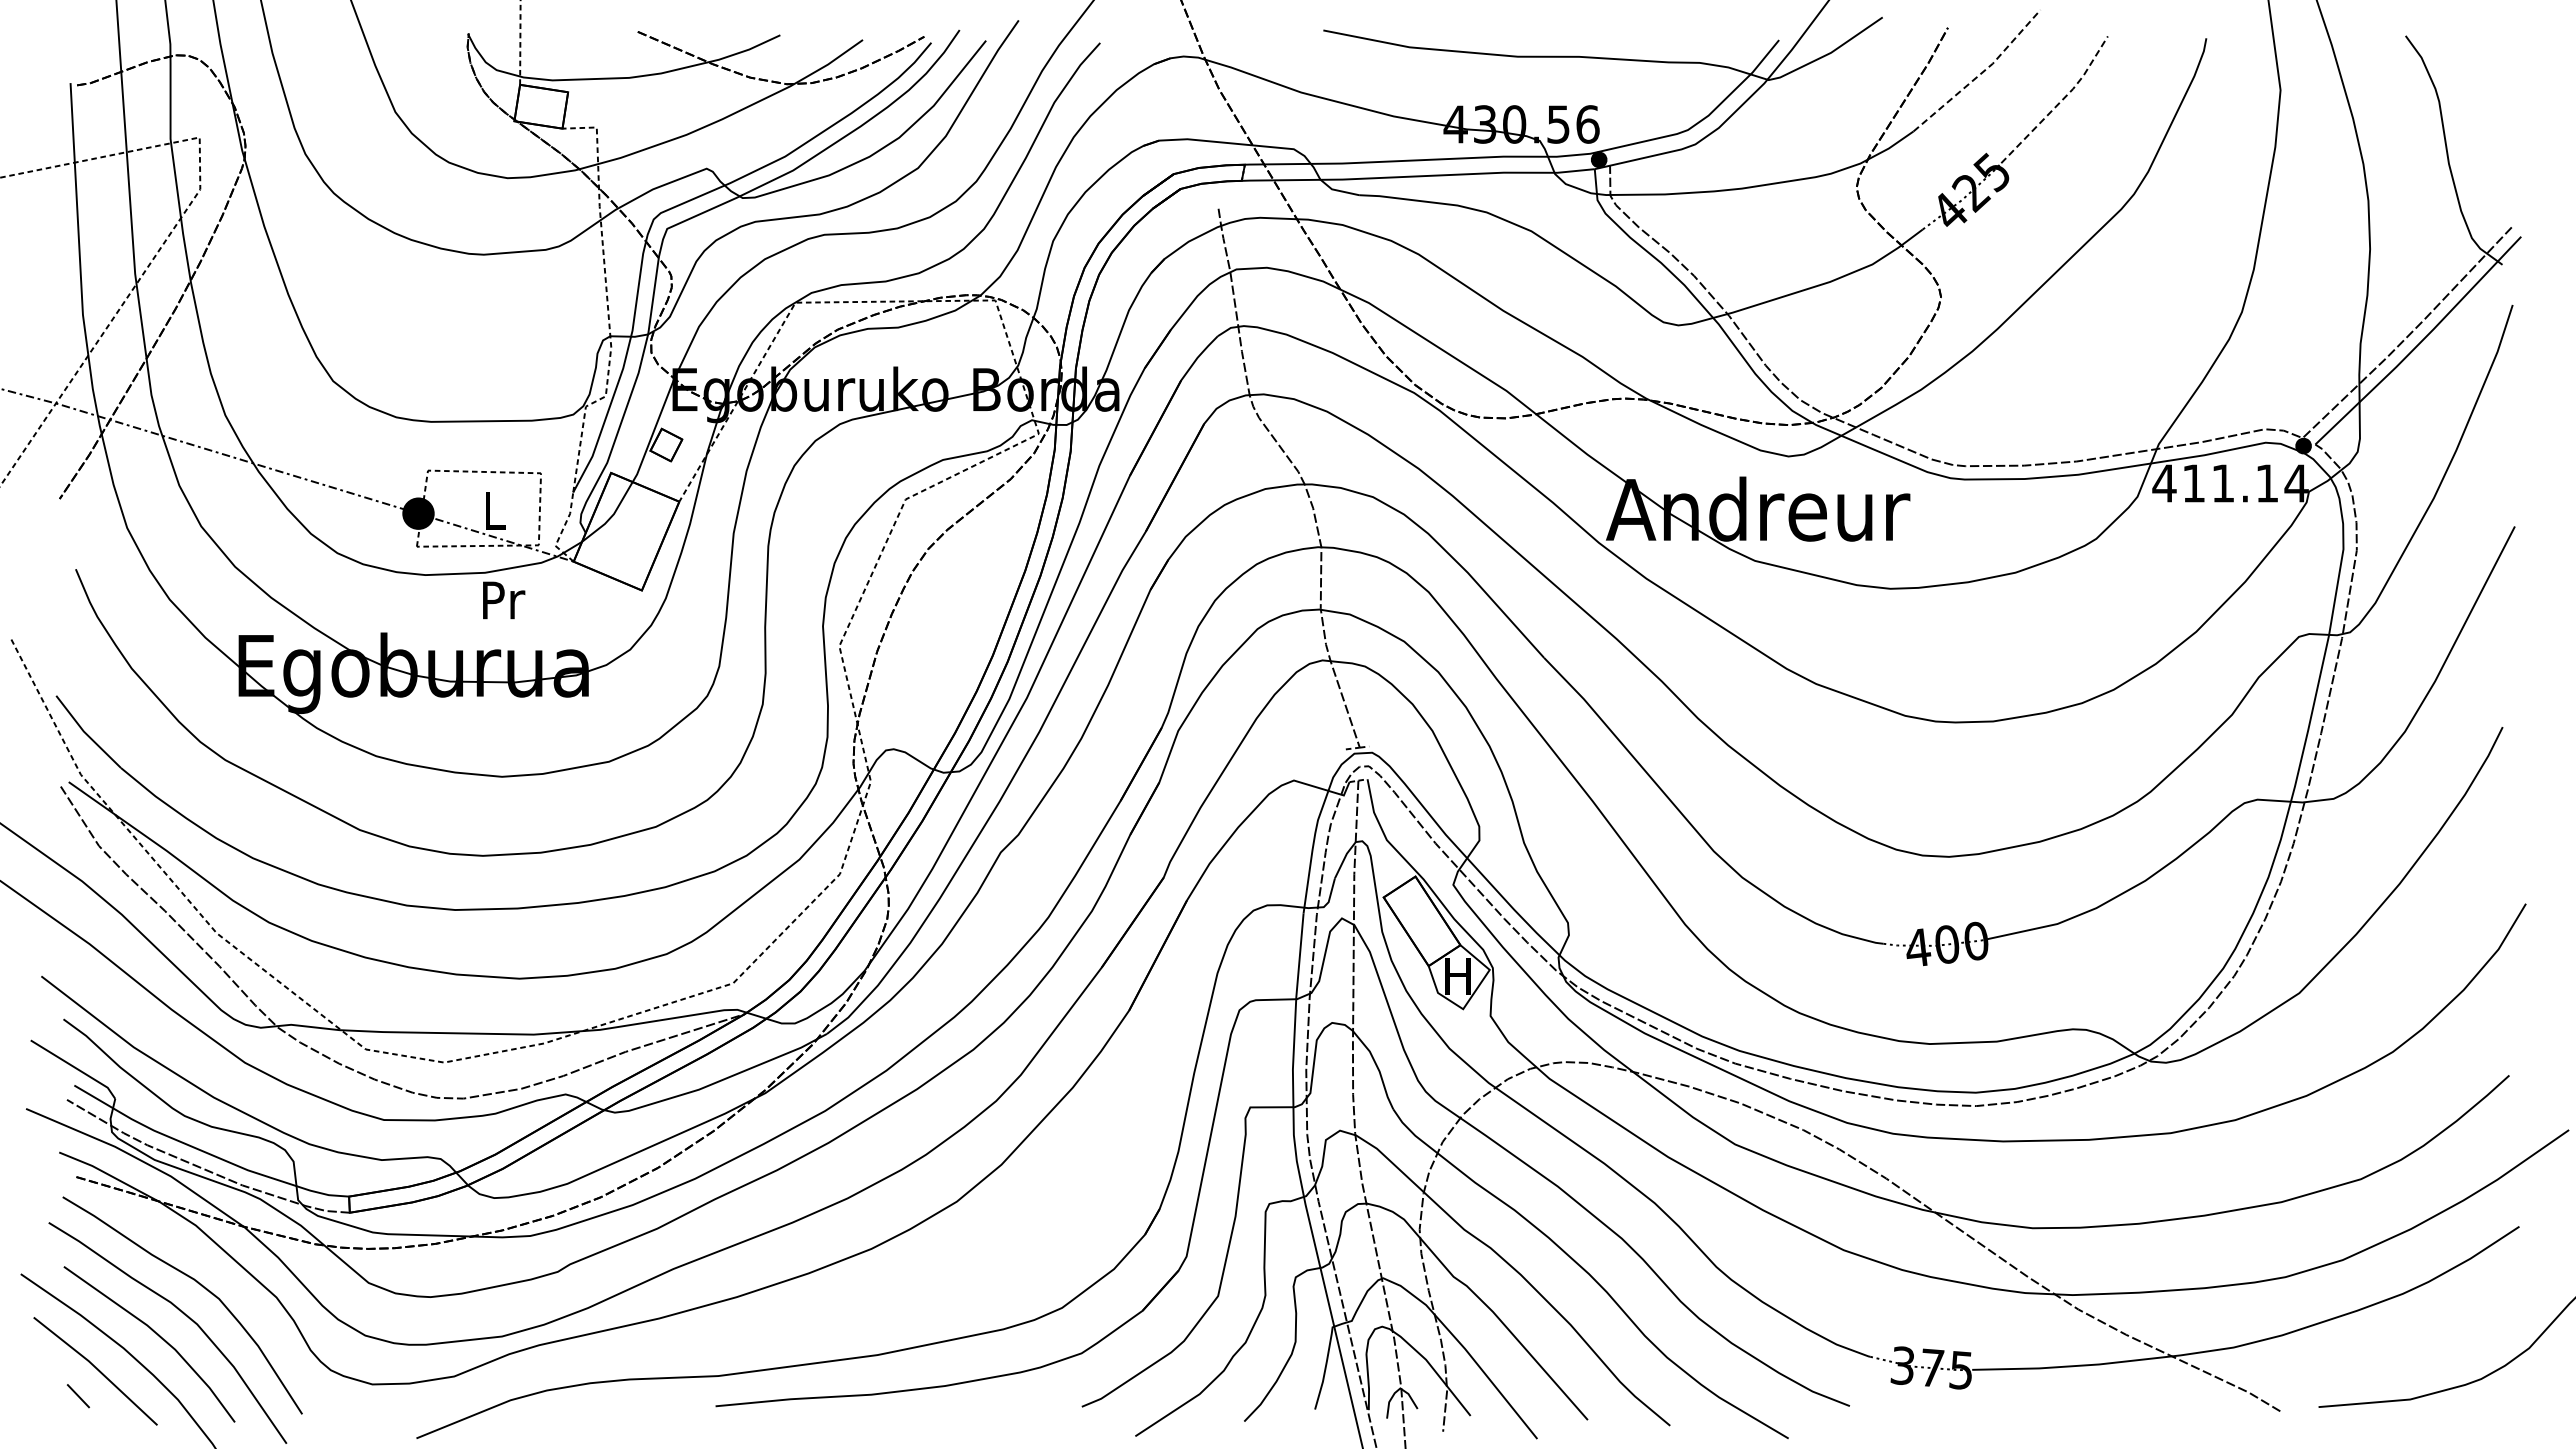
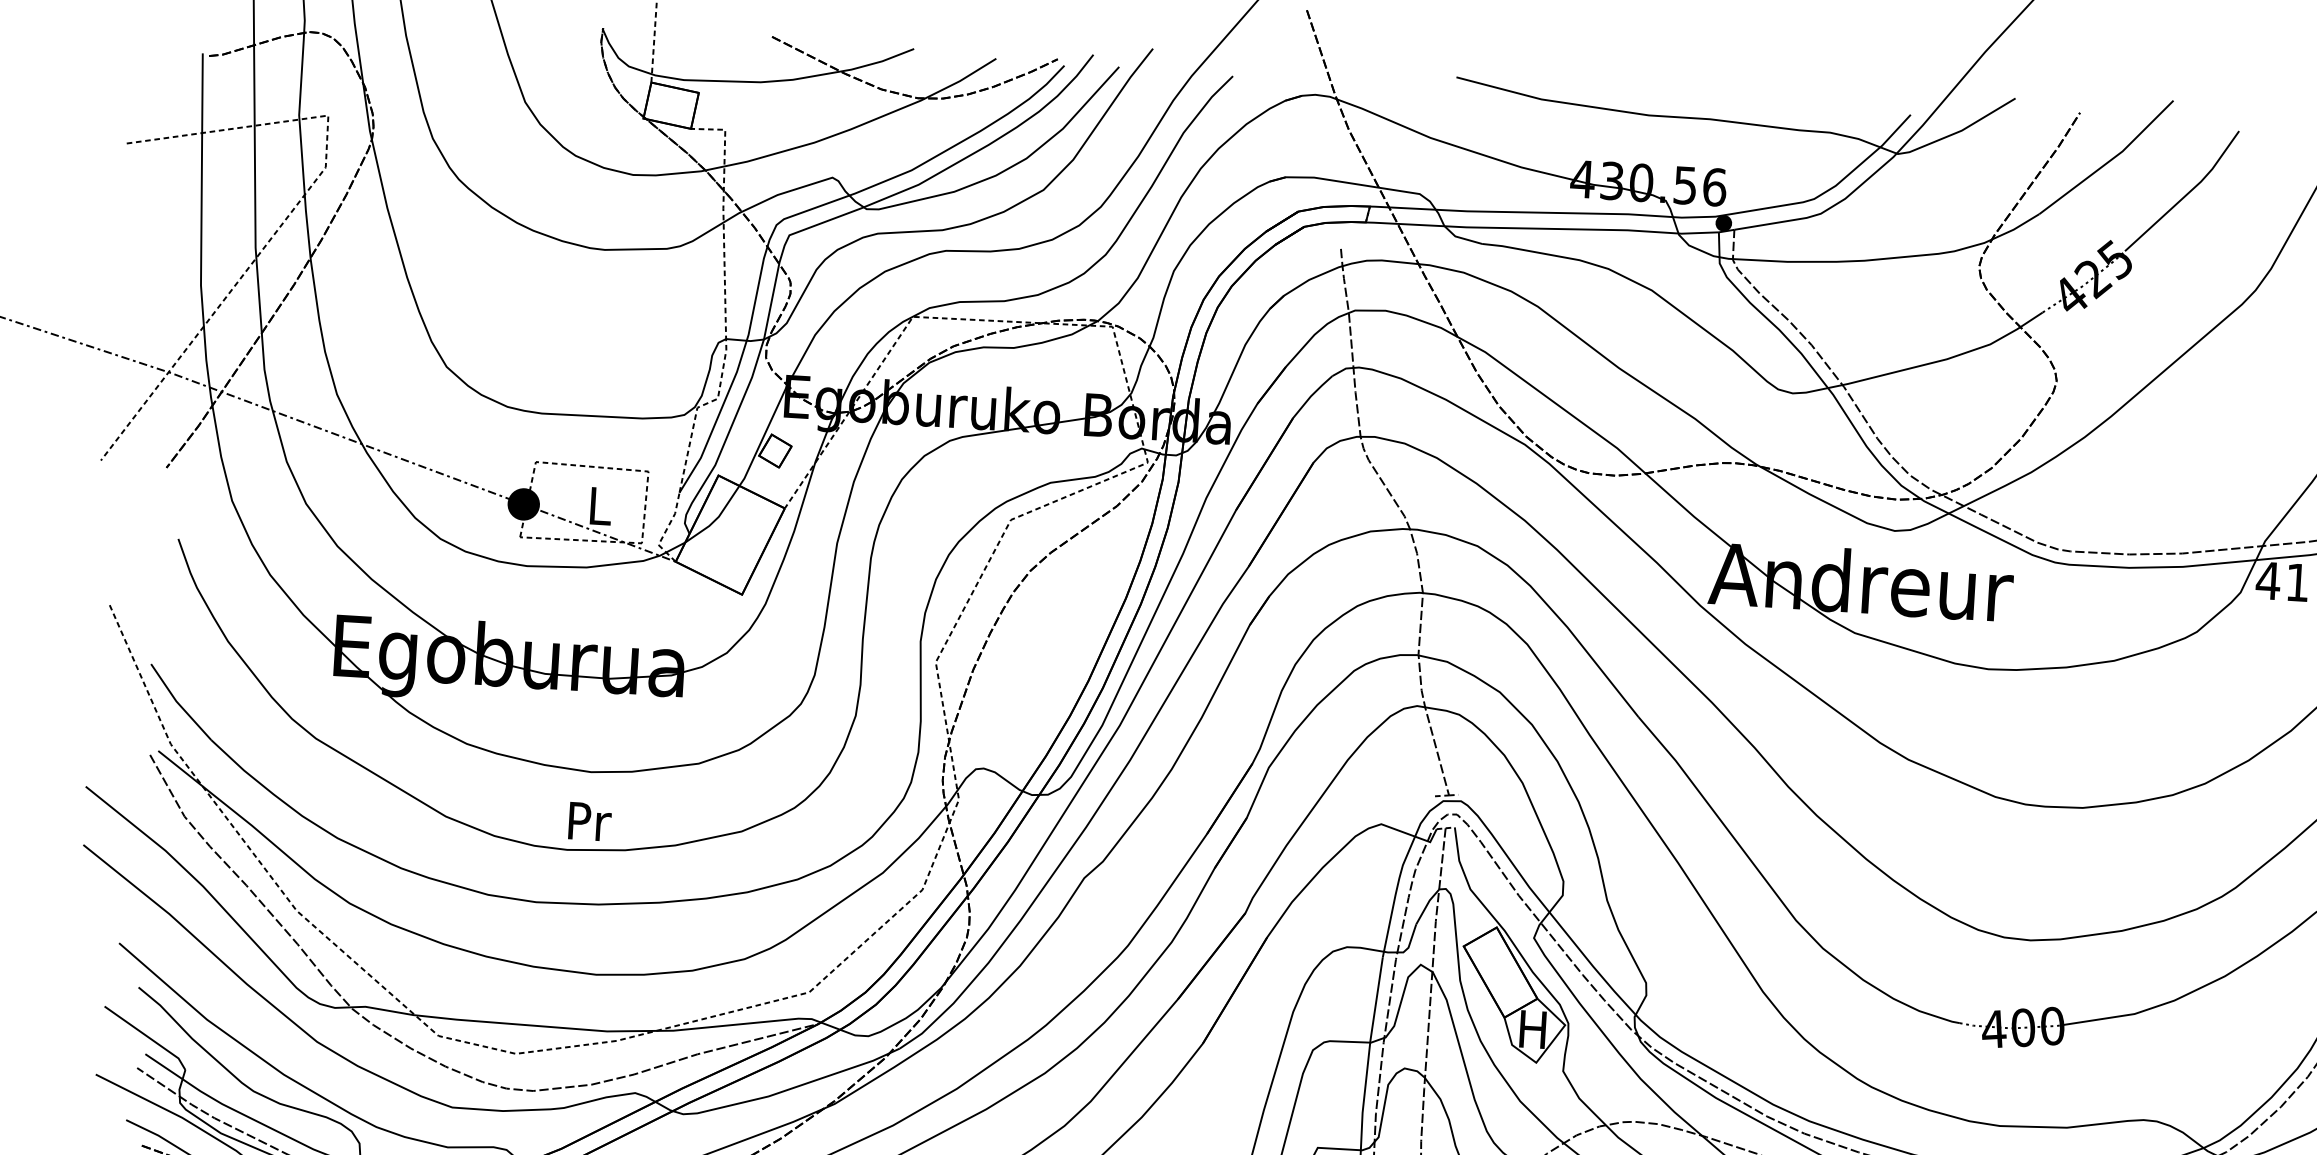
line: (1980, 74) -> (2109, 161), dashed -> solid
line: (2059, 102) -> (2186, 194), dashed -> solid
text: (504, 600) -> (590, 821), moved

